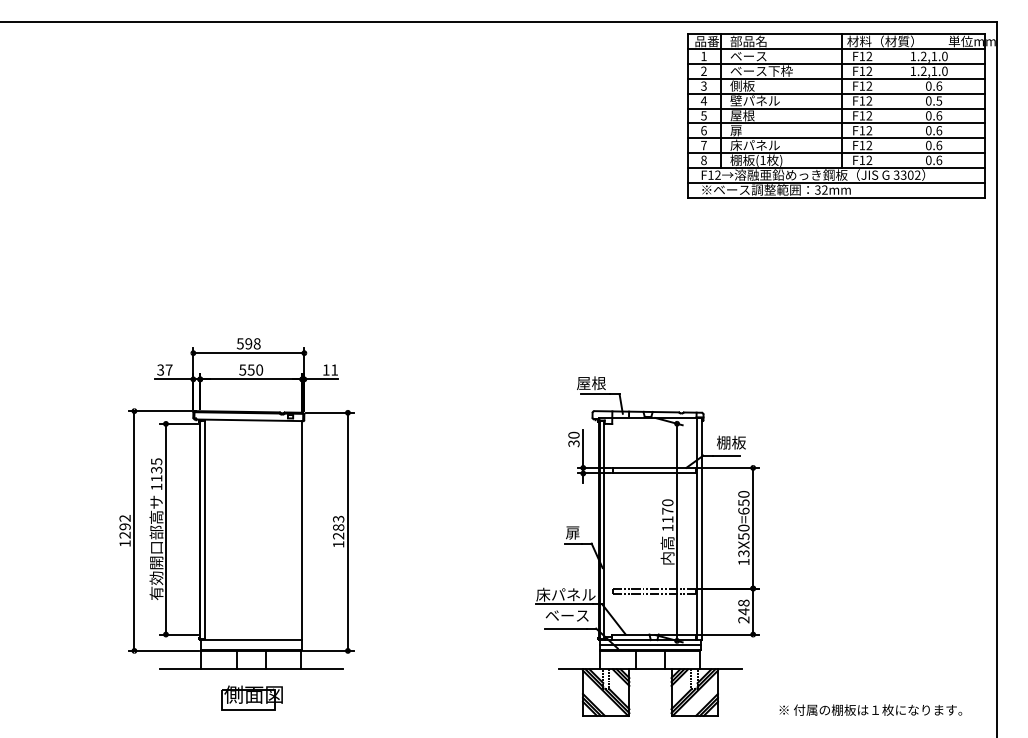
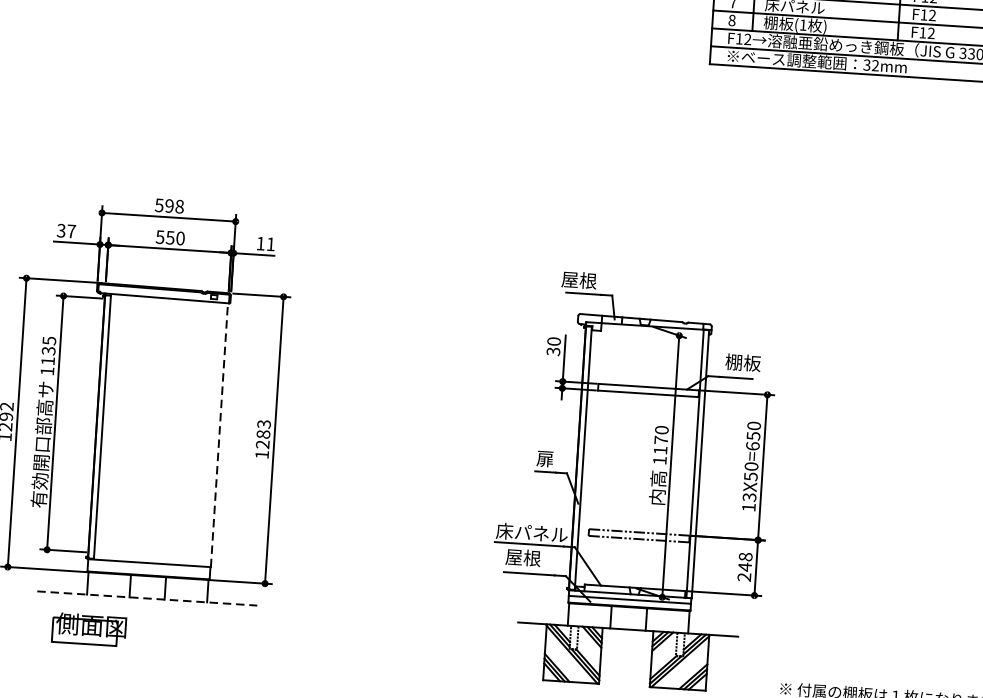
line: (302, 530) -> (219, 435), solid -> dashed
text: (566, 615) -> (531, 558), ベース -> 屋根
line: (251, 669) -> (147, 598), solid -> dashed
part: (251, 697) -> (88, 628), moved

